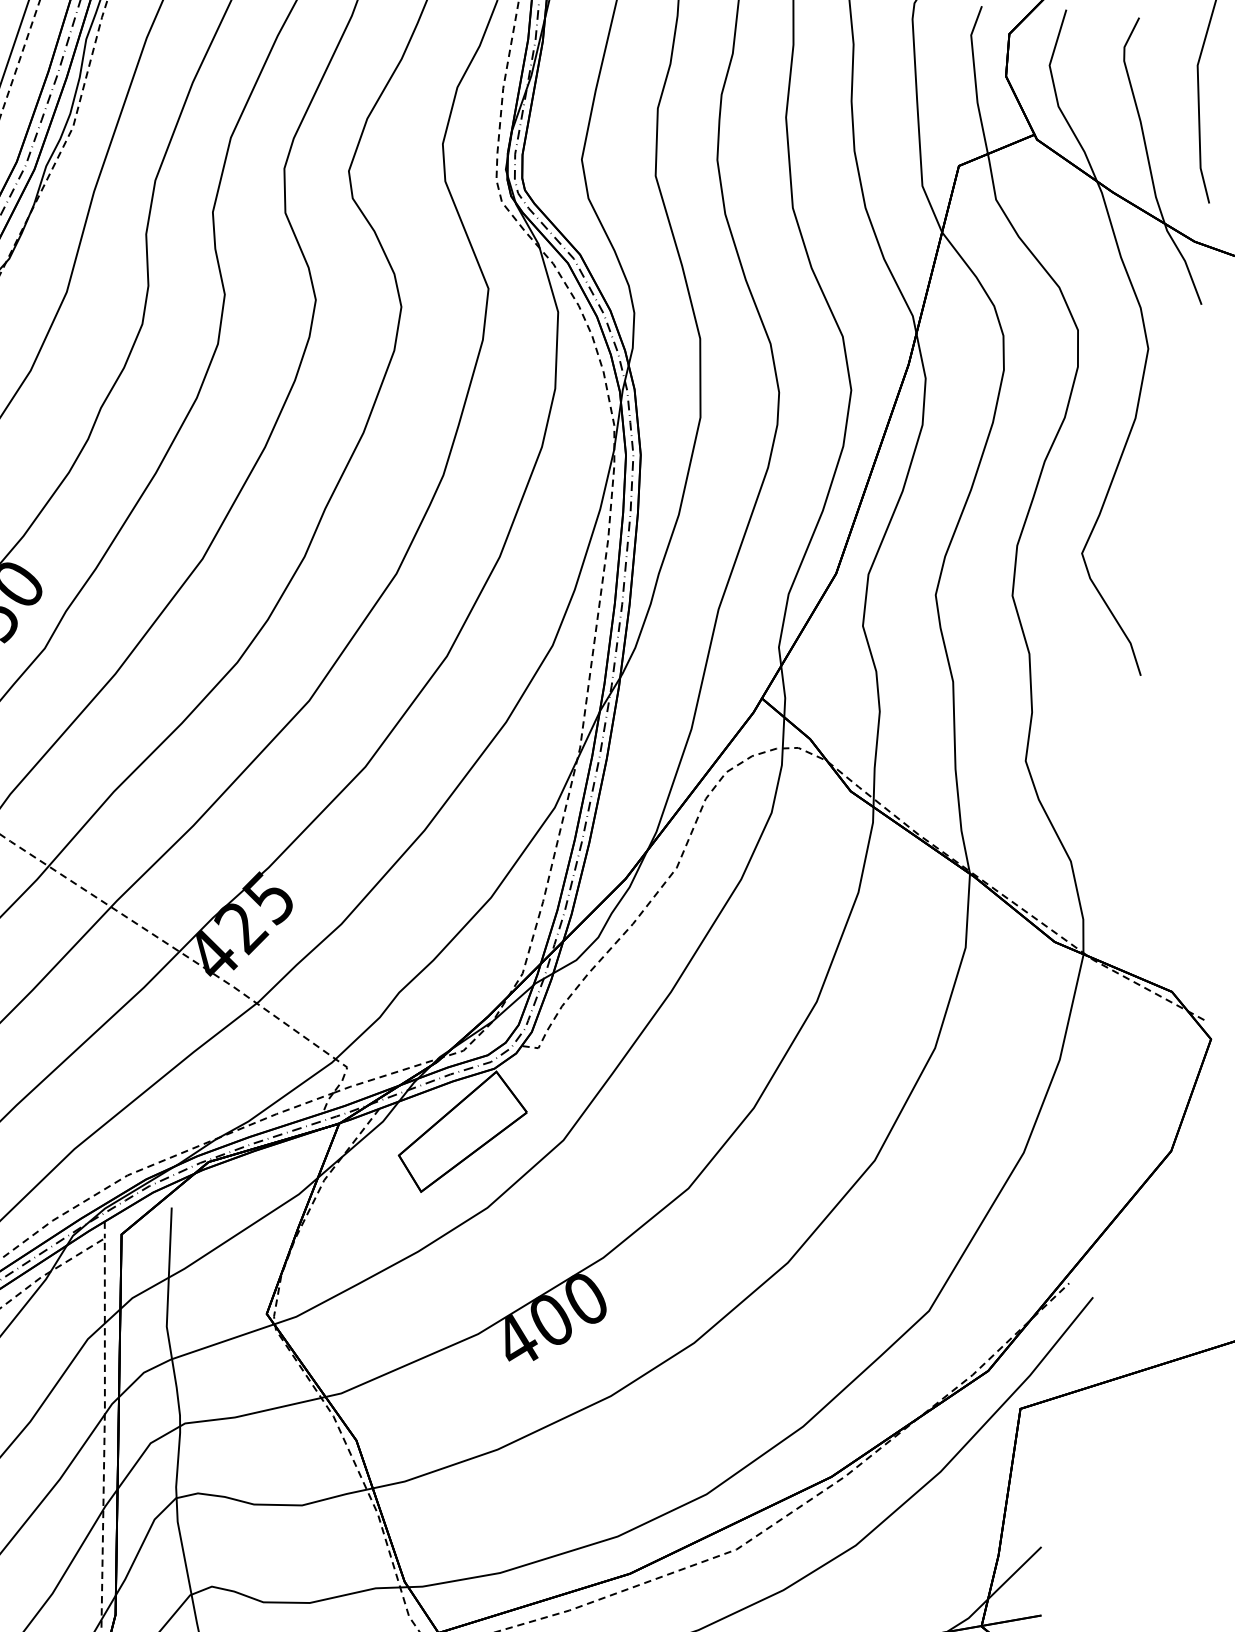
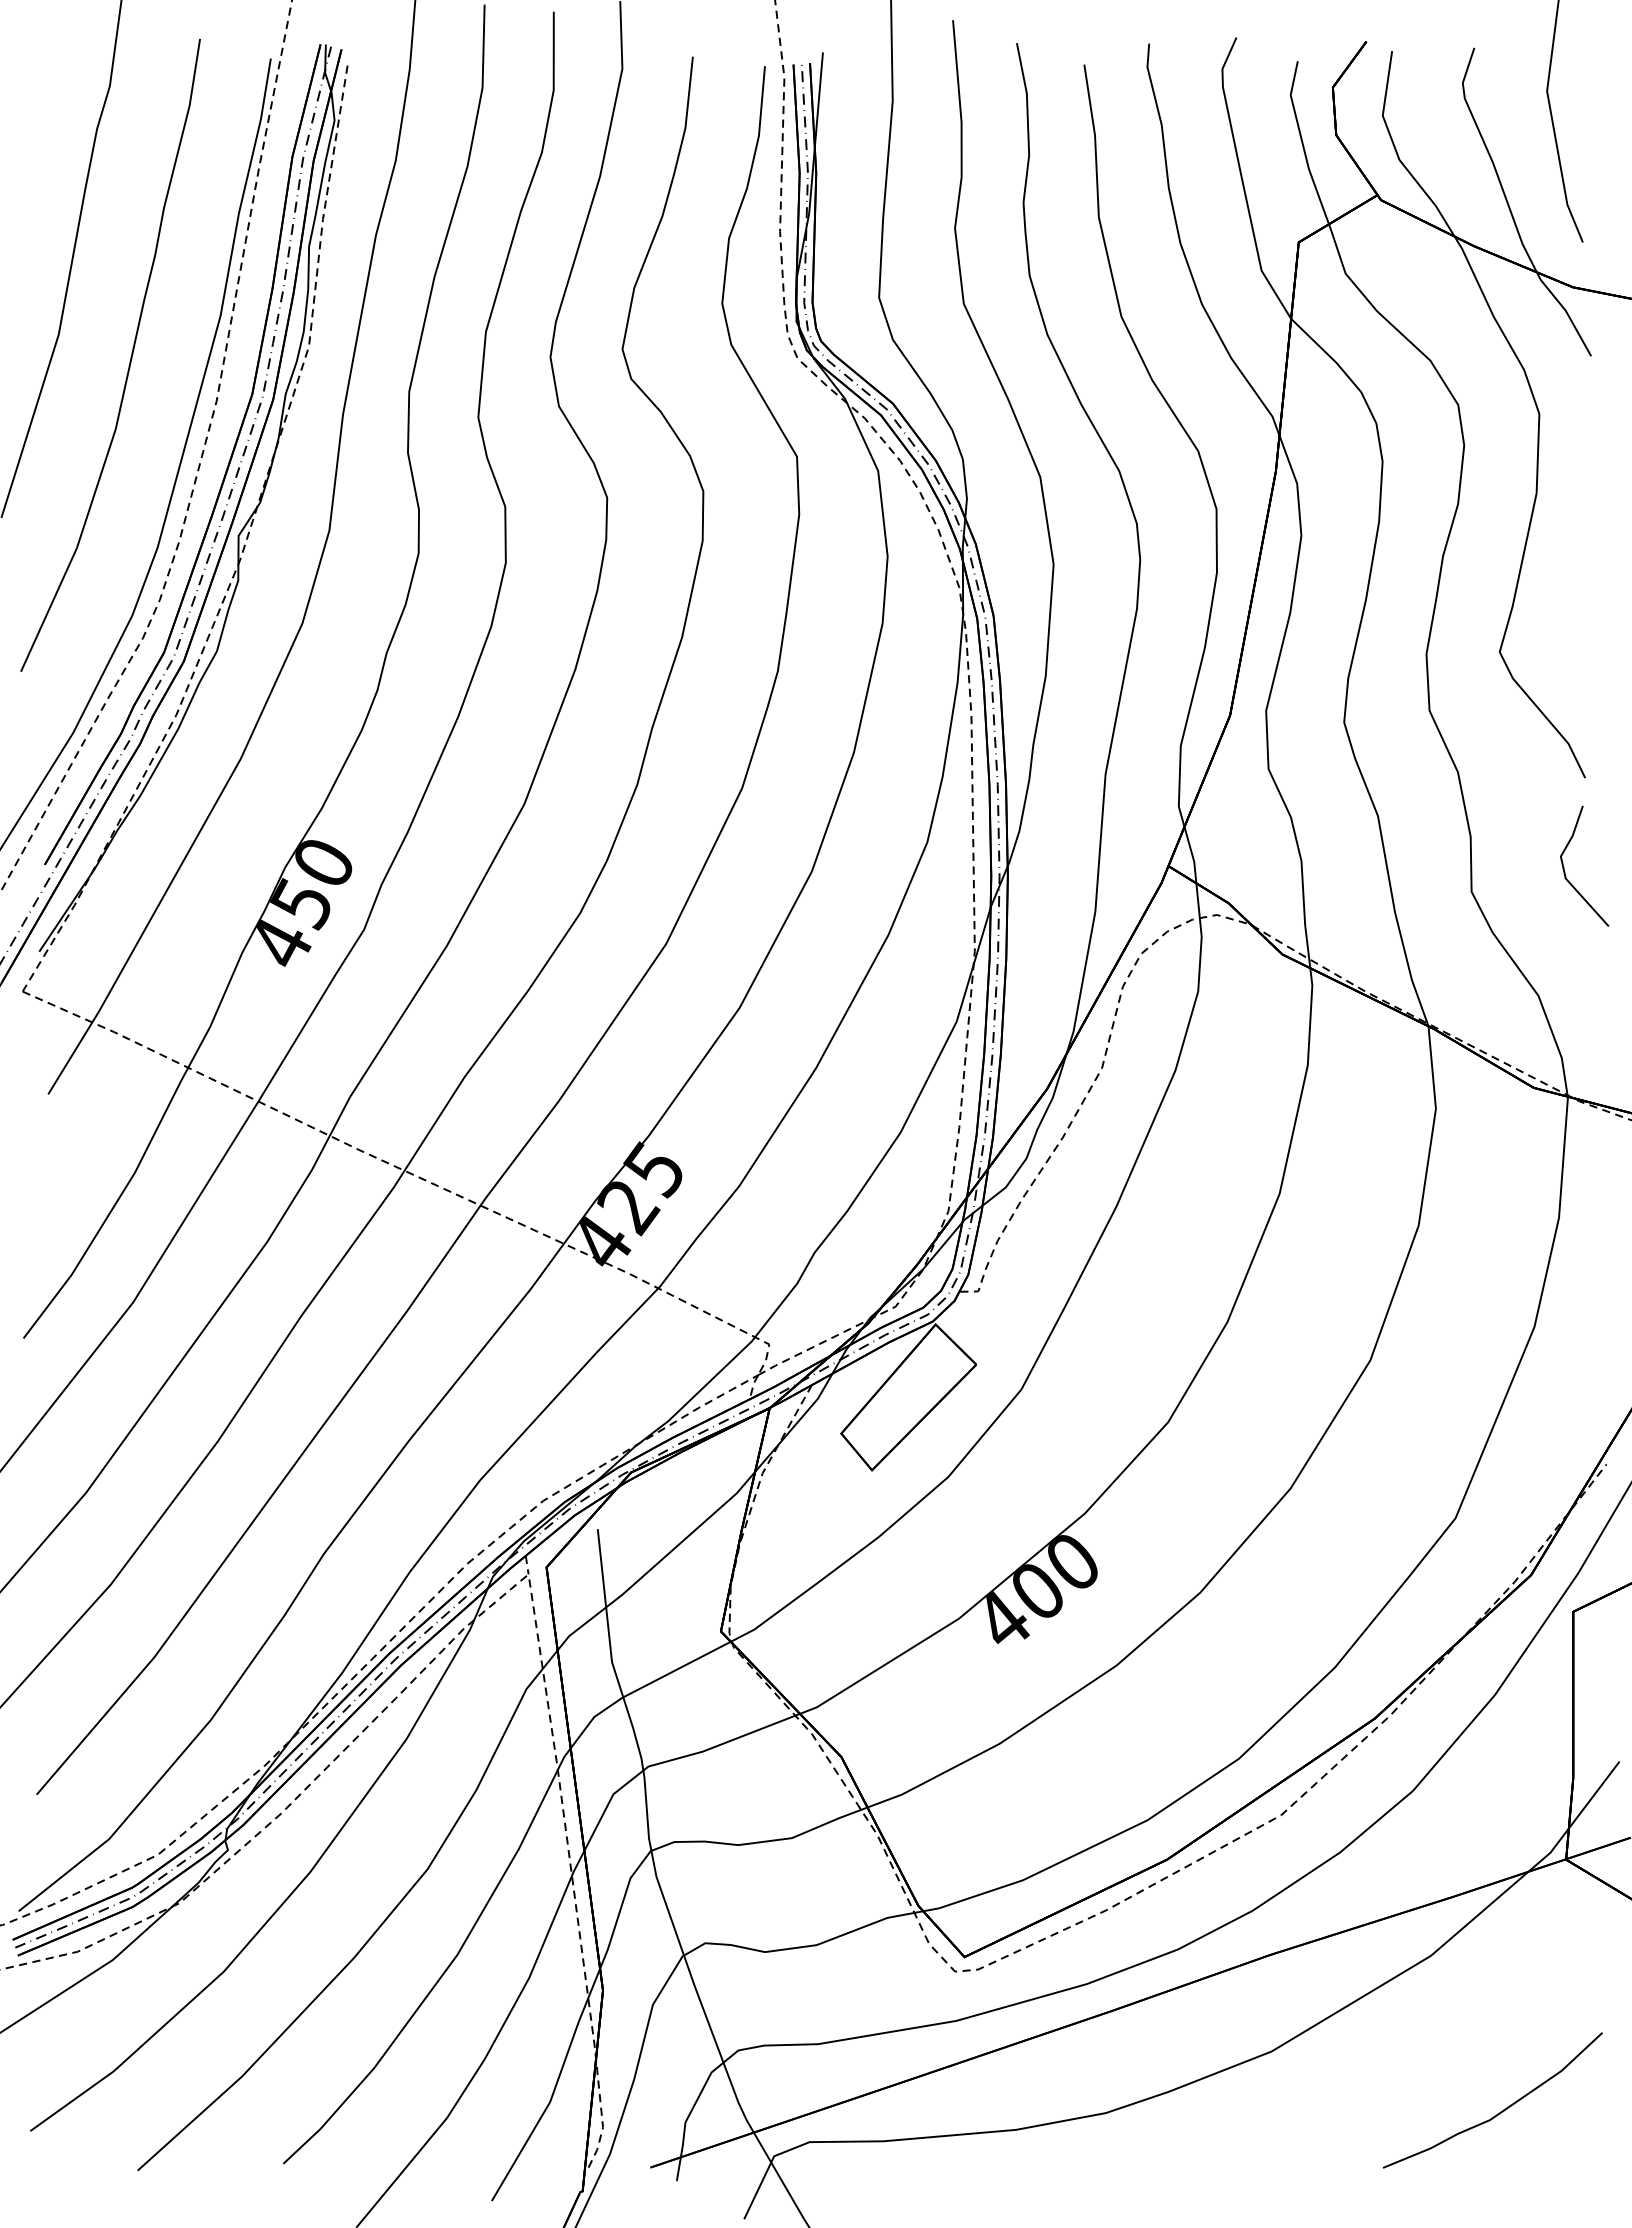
line: (1111, 755) -> (1565, 871), added

